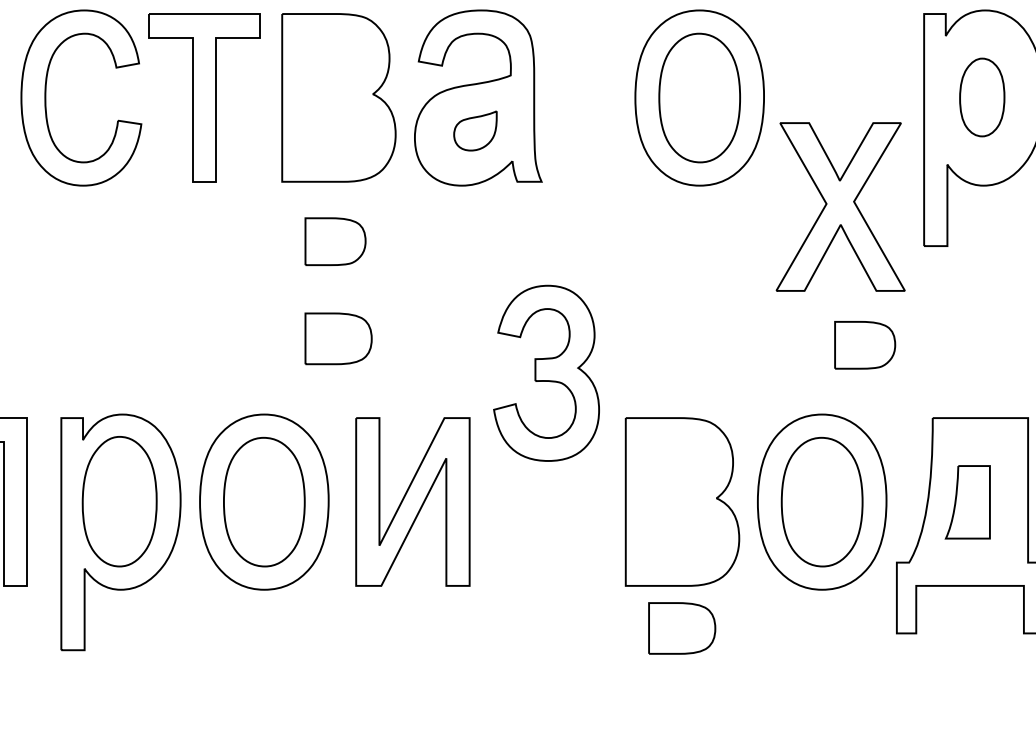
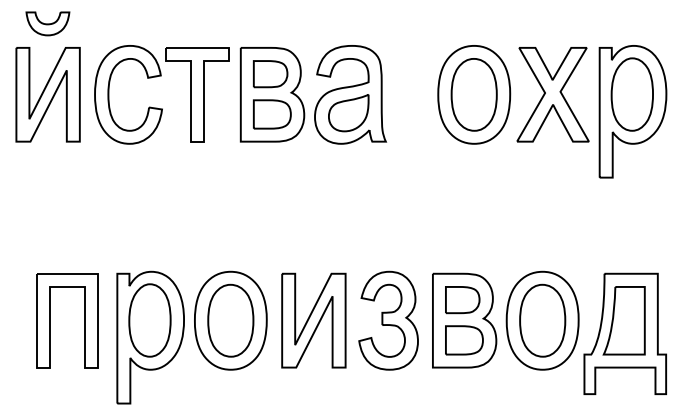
part: (981, 97) -> (631, 94), size x1.67
part: (474, 131) -> (348, 113), size x1.67
part: (839, 206) -> (552, 94), moved
part: (335, 242) -> (270, 74), moved
part: (338, 338) -> (272, 114), moved
part: (864, 346) -> (462, 300), moved
part: (546, 372) -> (388, 320), moved
part: (966, 501) -> (623, 320), size x1.67
part: (682, 628) -> (464, 340), moved

